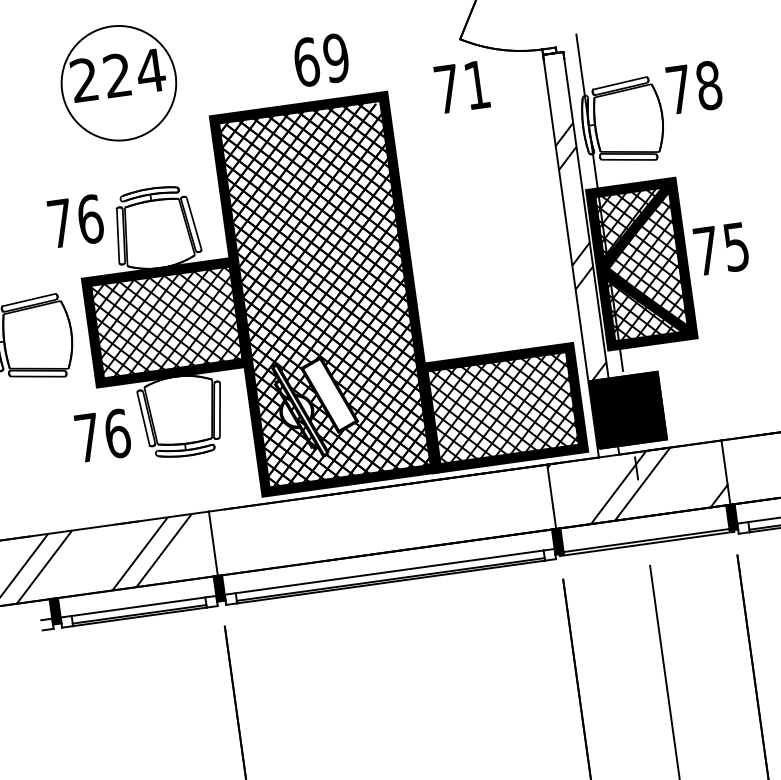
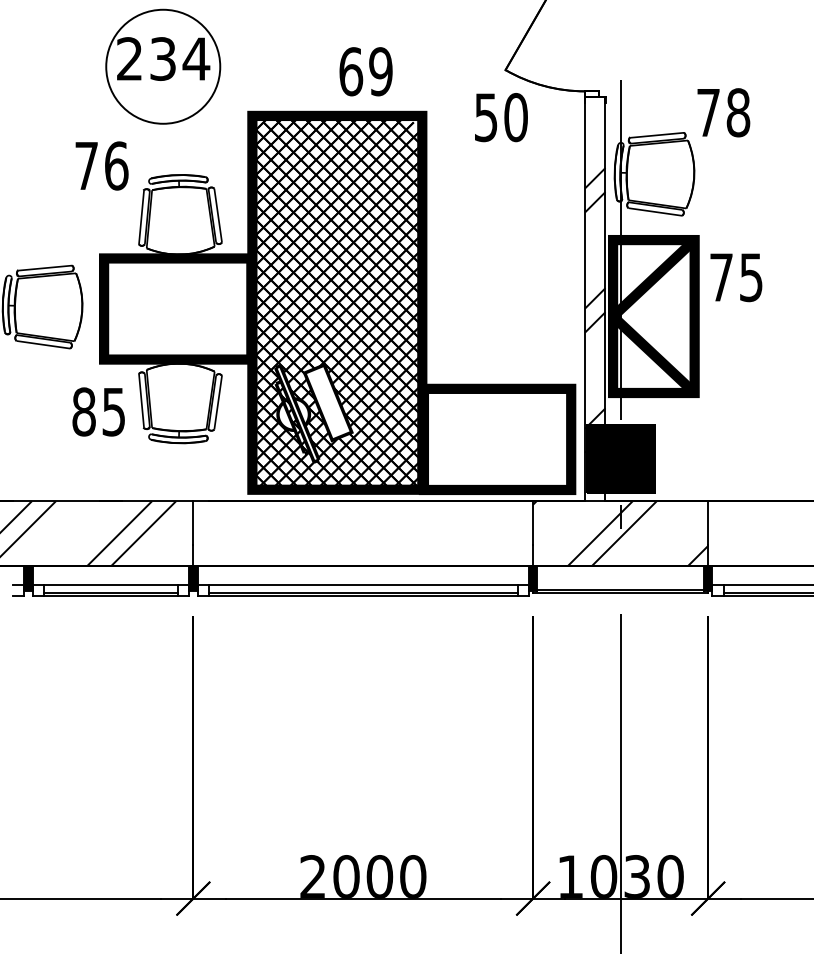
text: (117, 75) -> (162, 58), 224 -> 234
text: (462, 87) -> (501, 117), 71 -> 50
text: (694, 87) -> (723, 112), moved
text: (75, 220) -> (101, 165), moved
text: (721, 248) -> (736, 277), moved
hatch: (641, 264) -> (653, 316), removed
hatch: (166, 321) -> (177, 308), removed
hatch: (503, 407) -> (497, 438), removed
text: (102, 435) -> (98, 411), 76 -> 85

